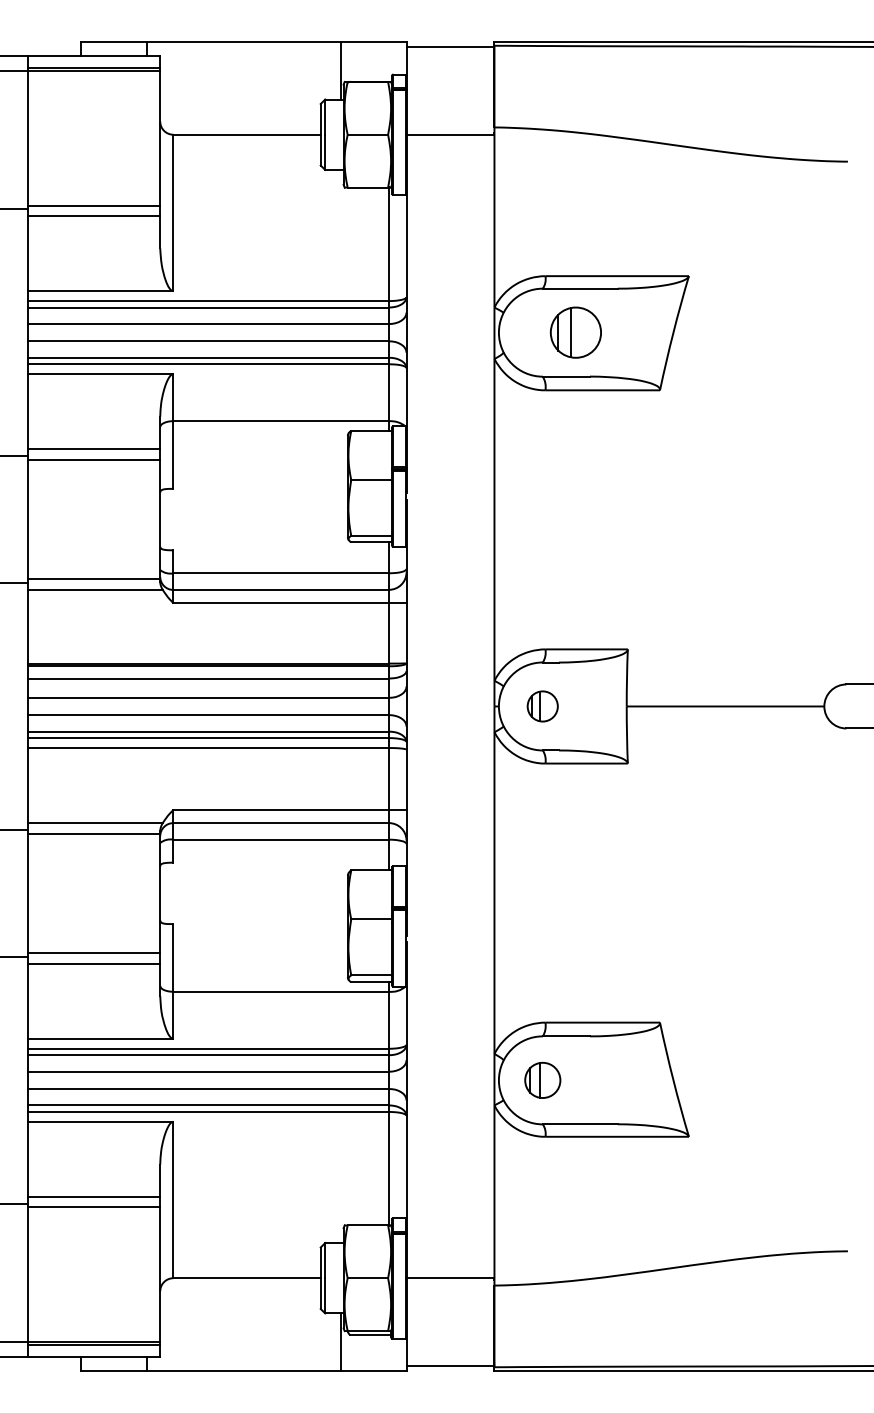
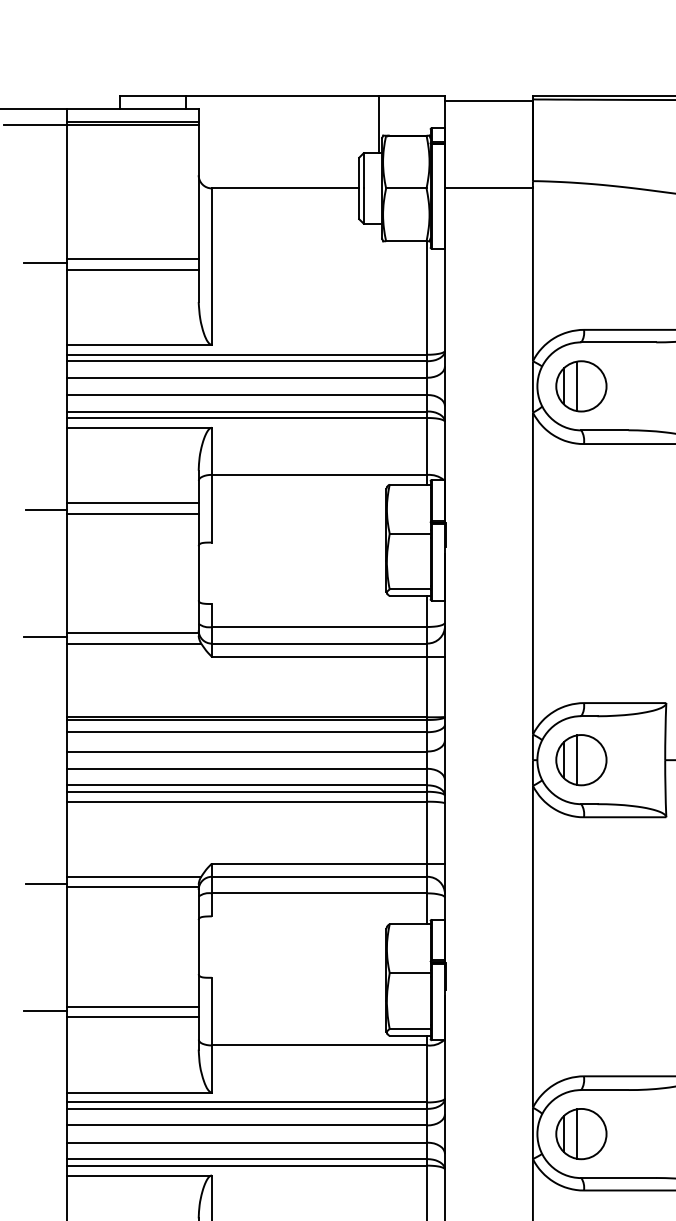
part: (575, 332) -> (580, 386), moved
part: (542, 706) -> (580, 760), size x1.67
part: (542, 1080) -> (580, 1134), size x1.43

